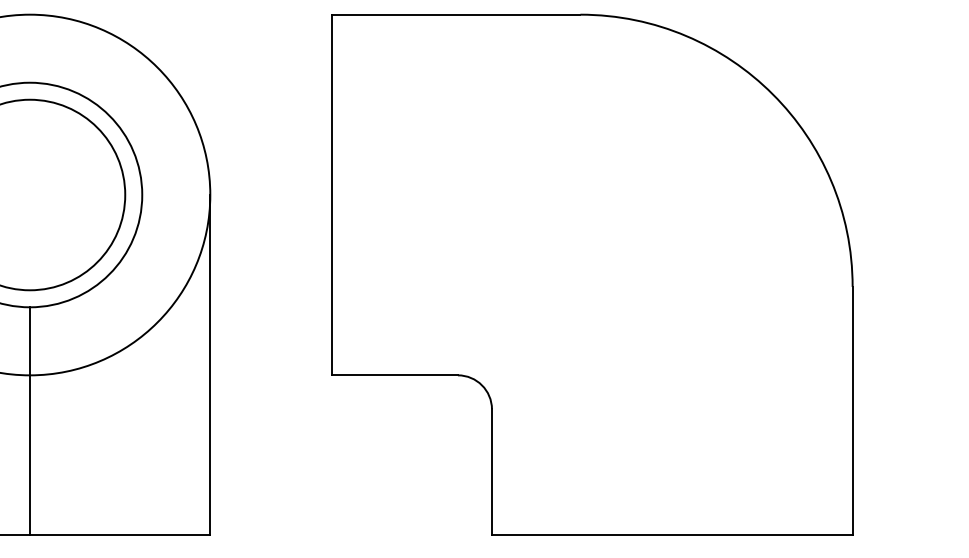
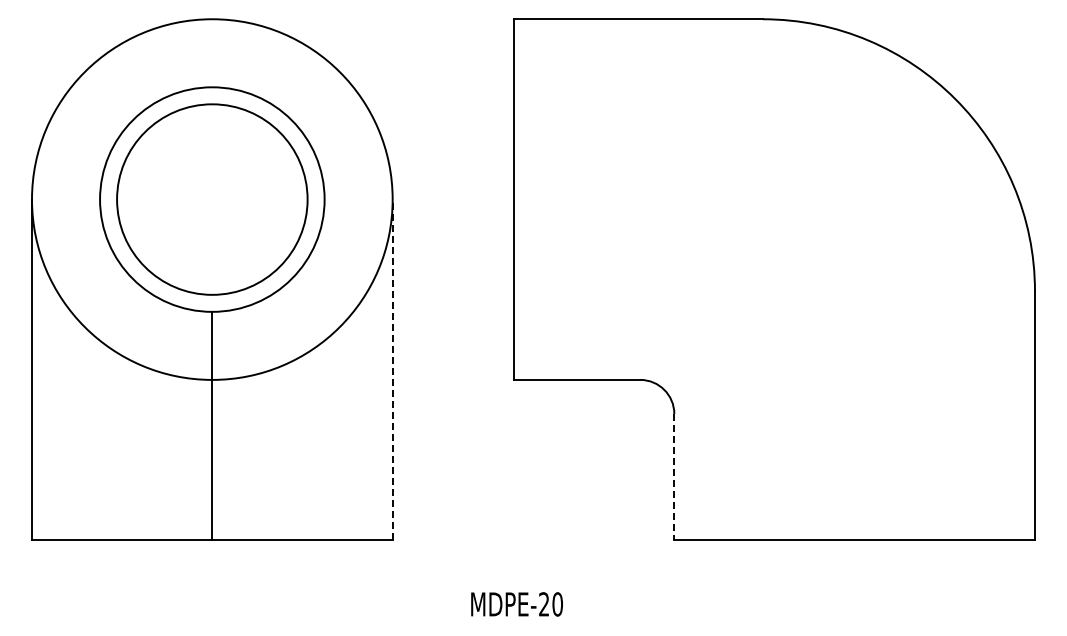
line: (210, 364) -> (392, 369), solid -> dashed
line: (492, 471) -> (674, 476), solid -> dashed

